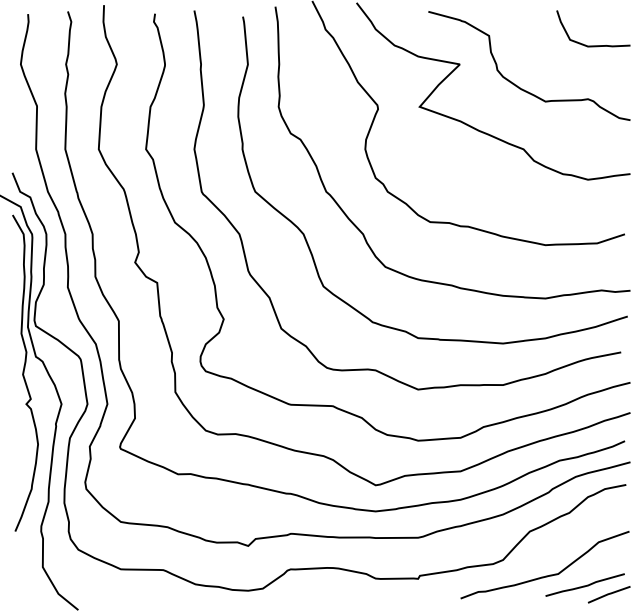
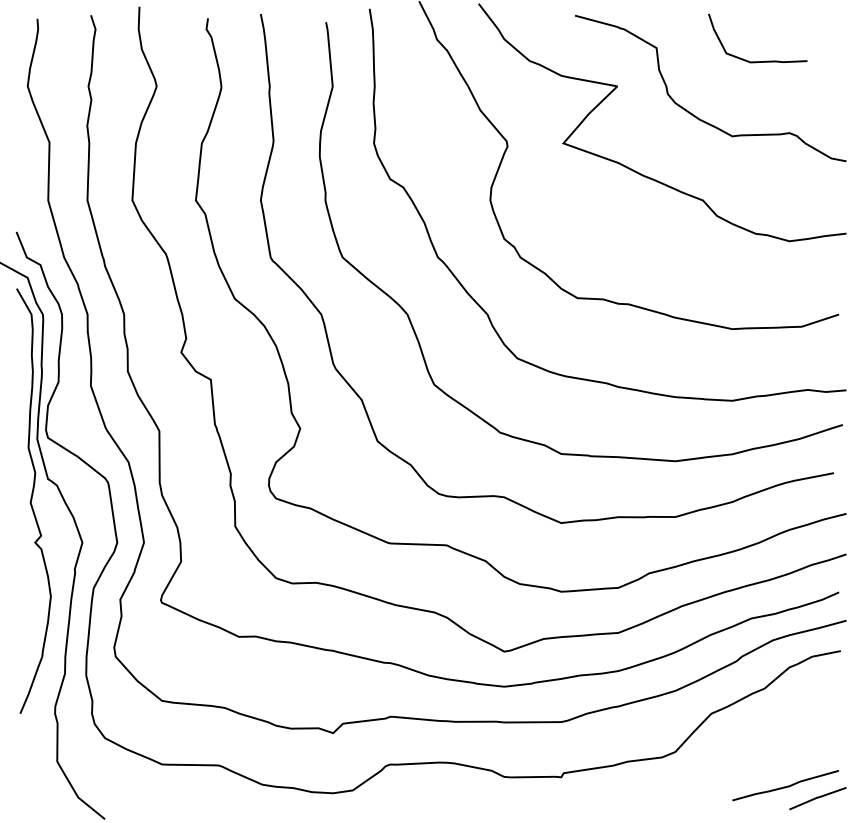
curve: (593, 45) -> (757, 61), moved
curve: (547, 575) -> (735, 772), removed

